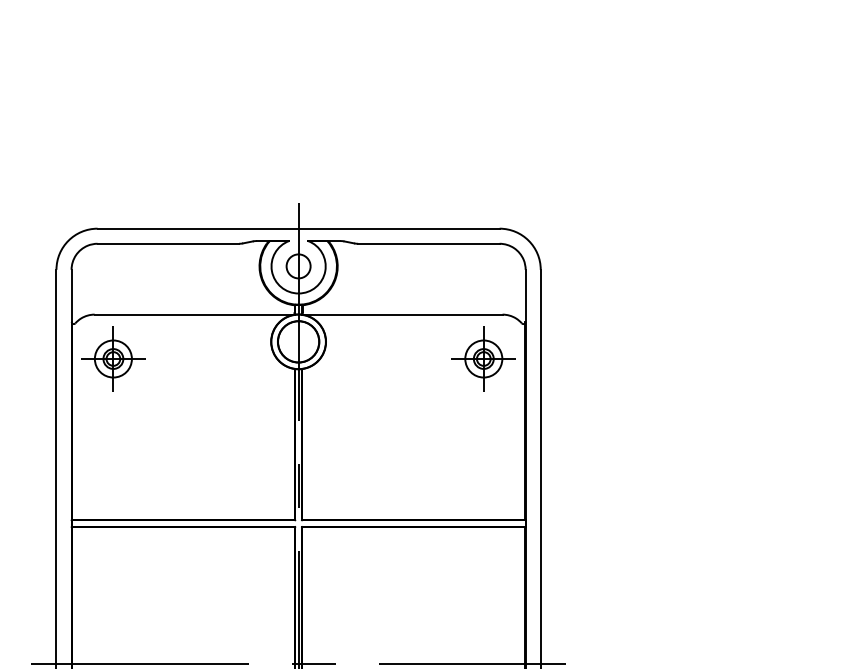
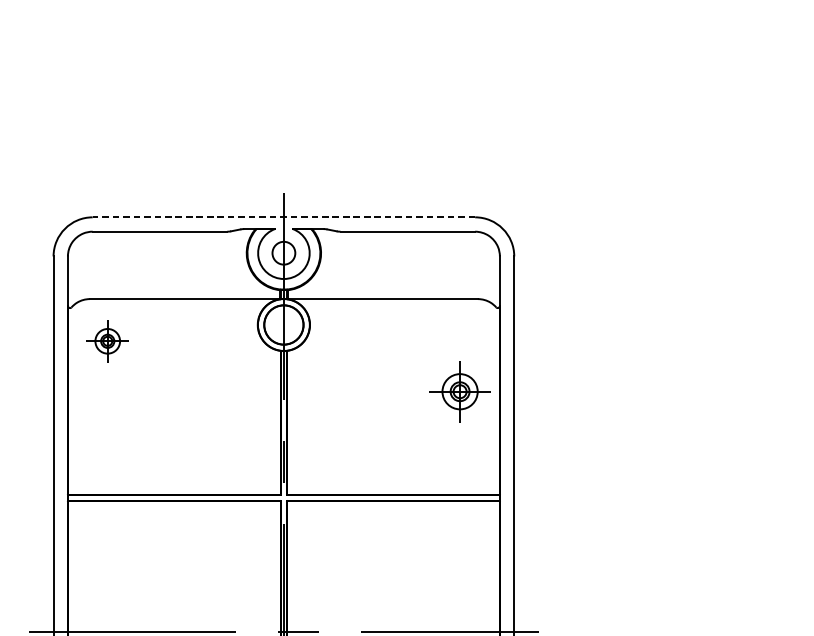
line: (298, 228) -> (283, 217), solid -> dashed
part: (113, 358) -> (107, 340), size x0.7
part: (483, 358) -> (459, 391), moved

